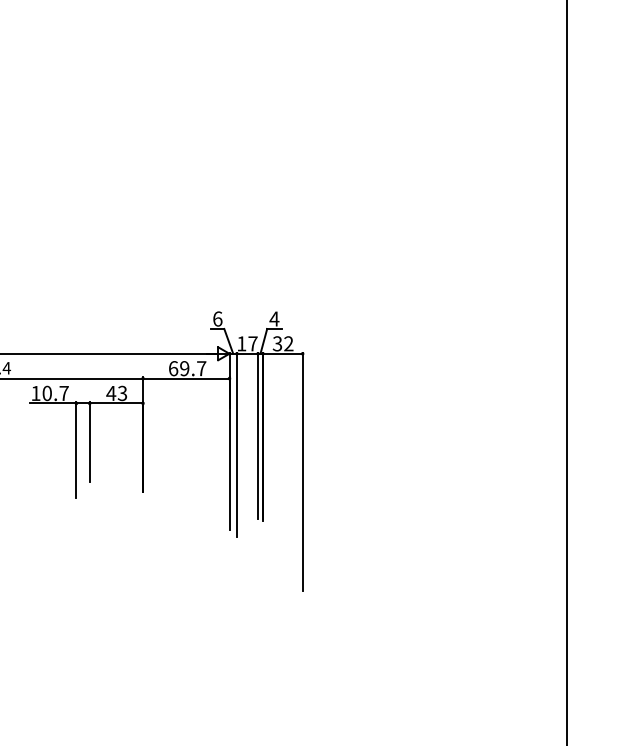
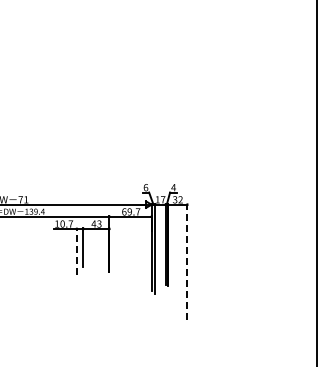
line: (75, 449) -> (76, 251), solid -> dashed
line: (302, 470) -> (187, 261), solid -> dashed

